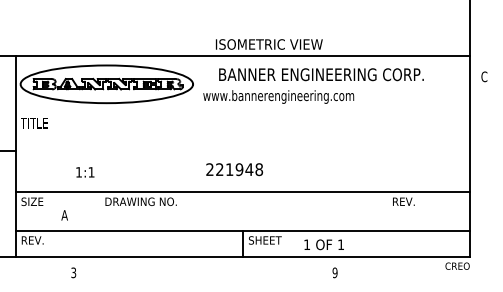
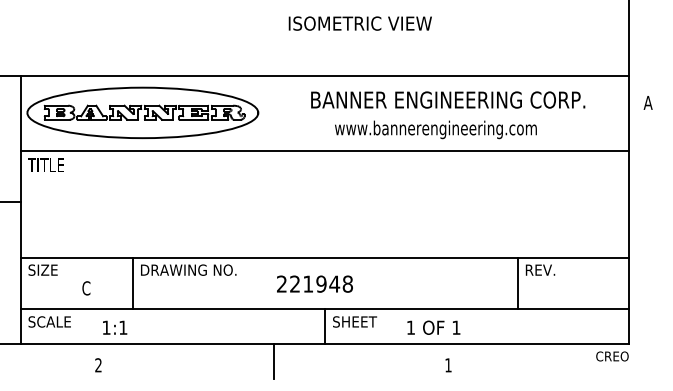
text: (268, 44) -> (359, 23), moved
text: (321, 74) -> (448, 99), moved
text: (483, 76) -> (647, 102), C -> A
text: (278, 96) -> (435, 129), moved
line: (242, 113) -> (324, 151), added
text: (234, 169) -> (314, 283), moved
text: (85, 172) -> (115, 327), moved
line: (99, 211) -> (132, 283), added
line: (386, 211) -> (517, 283), added
text: (64, 215) -> (86, 288), A -> C
text: (37, 240) -> (49, 321), REV. -> SCALE
line: (204, 269) -> (273, 361), added
text: (73, 272) -> (98, 365), 3 -> 2
text: (335, 272) -> (448, 365), 9 -> 1

